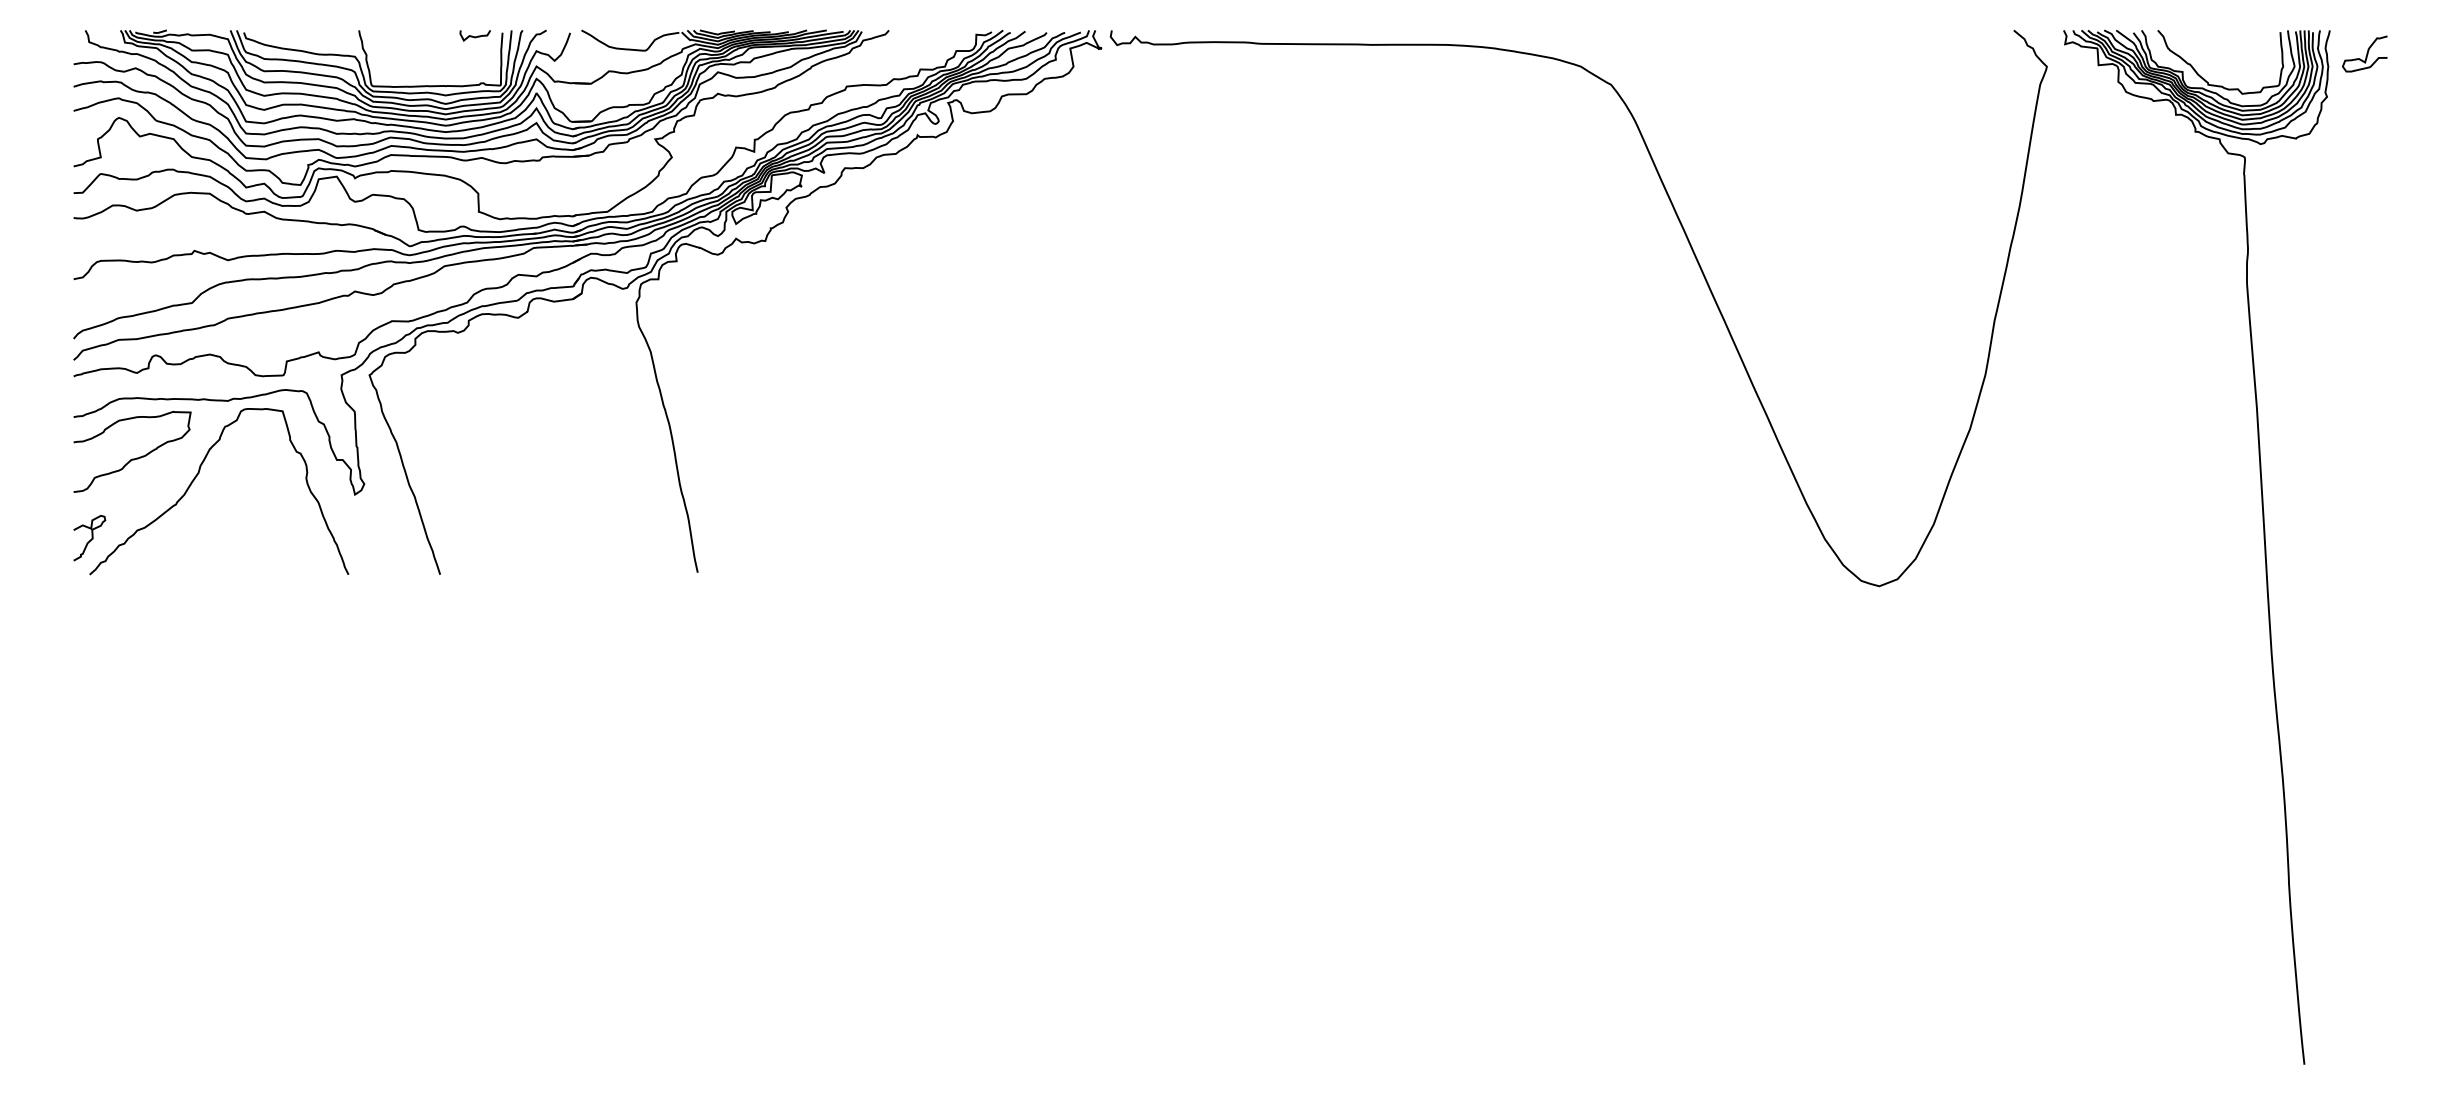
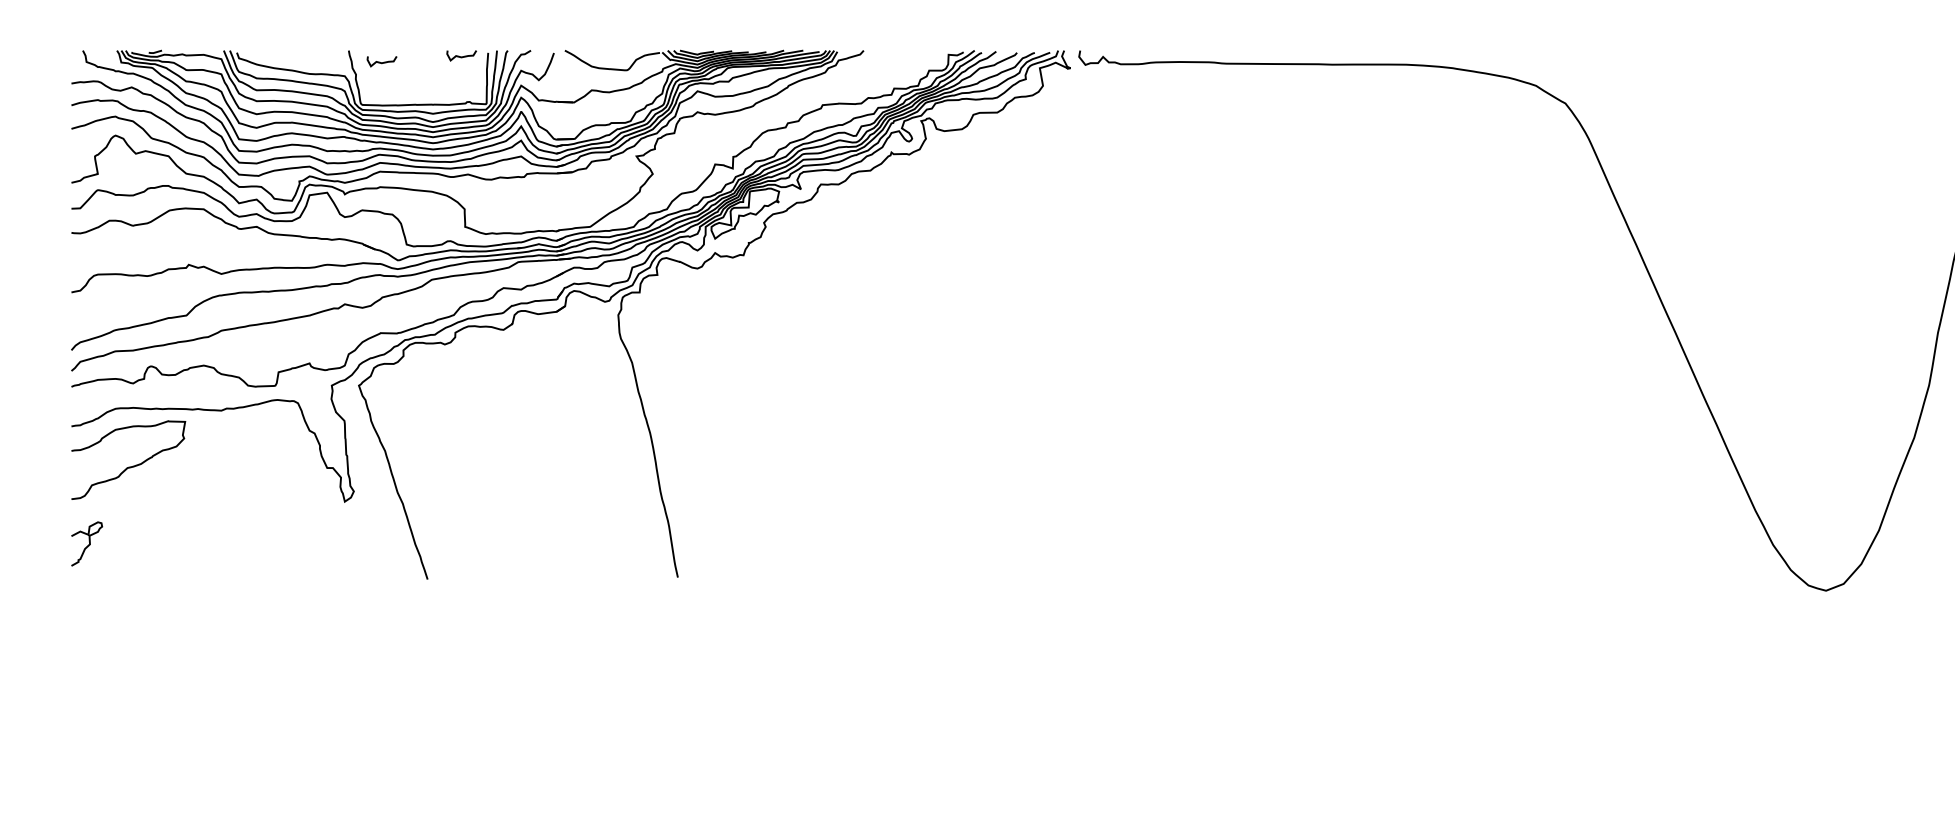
curve: (392, 42) -> (381, 62), added
curve: (197, 476) -> (191, 484), removed

